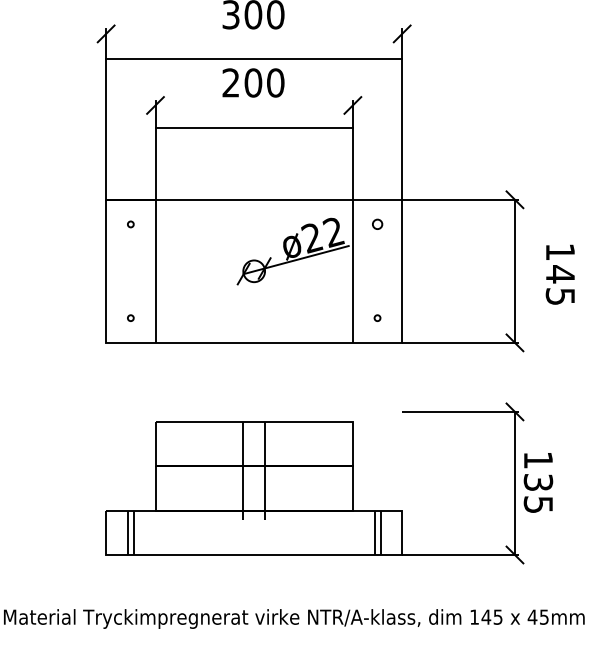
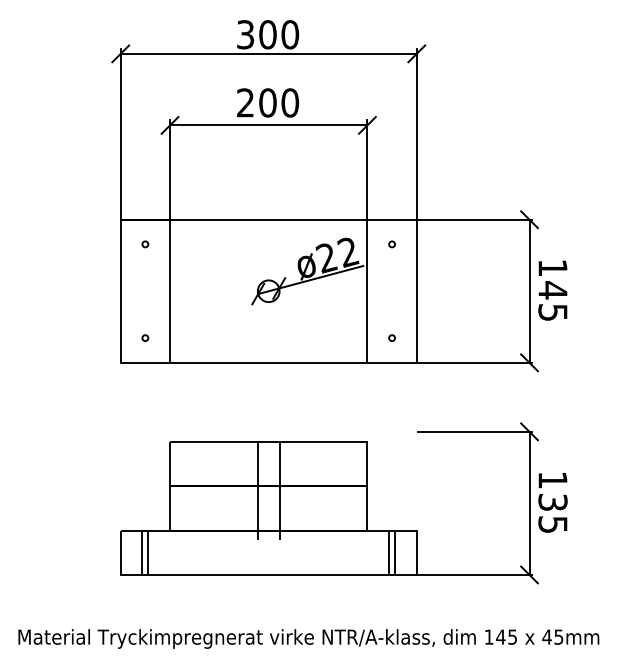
line: (253, 58) -> (268, 53), moved
line: (253, 128) -> (268, 125), moved
circle: (376, 224) -> (391, 244), size x0.62
text: (559, 274) -> (552, 290), moved

